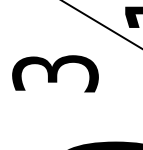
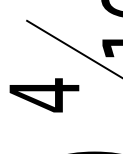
text: (55, 74) -> (44, 95), 3 -> 4

